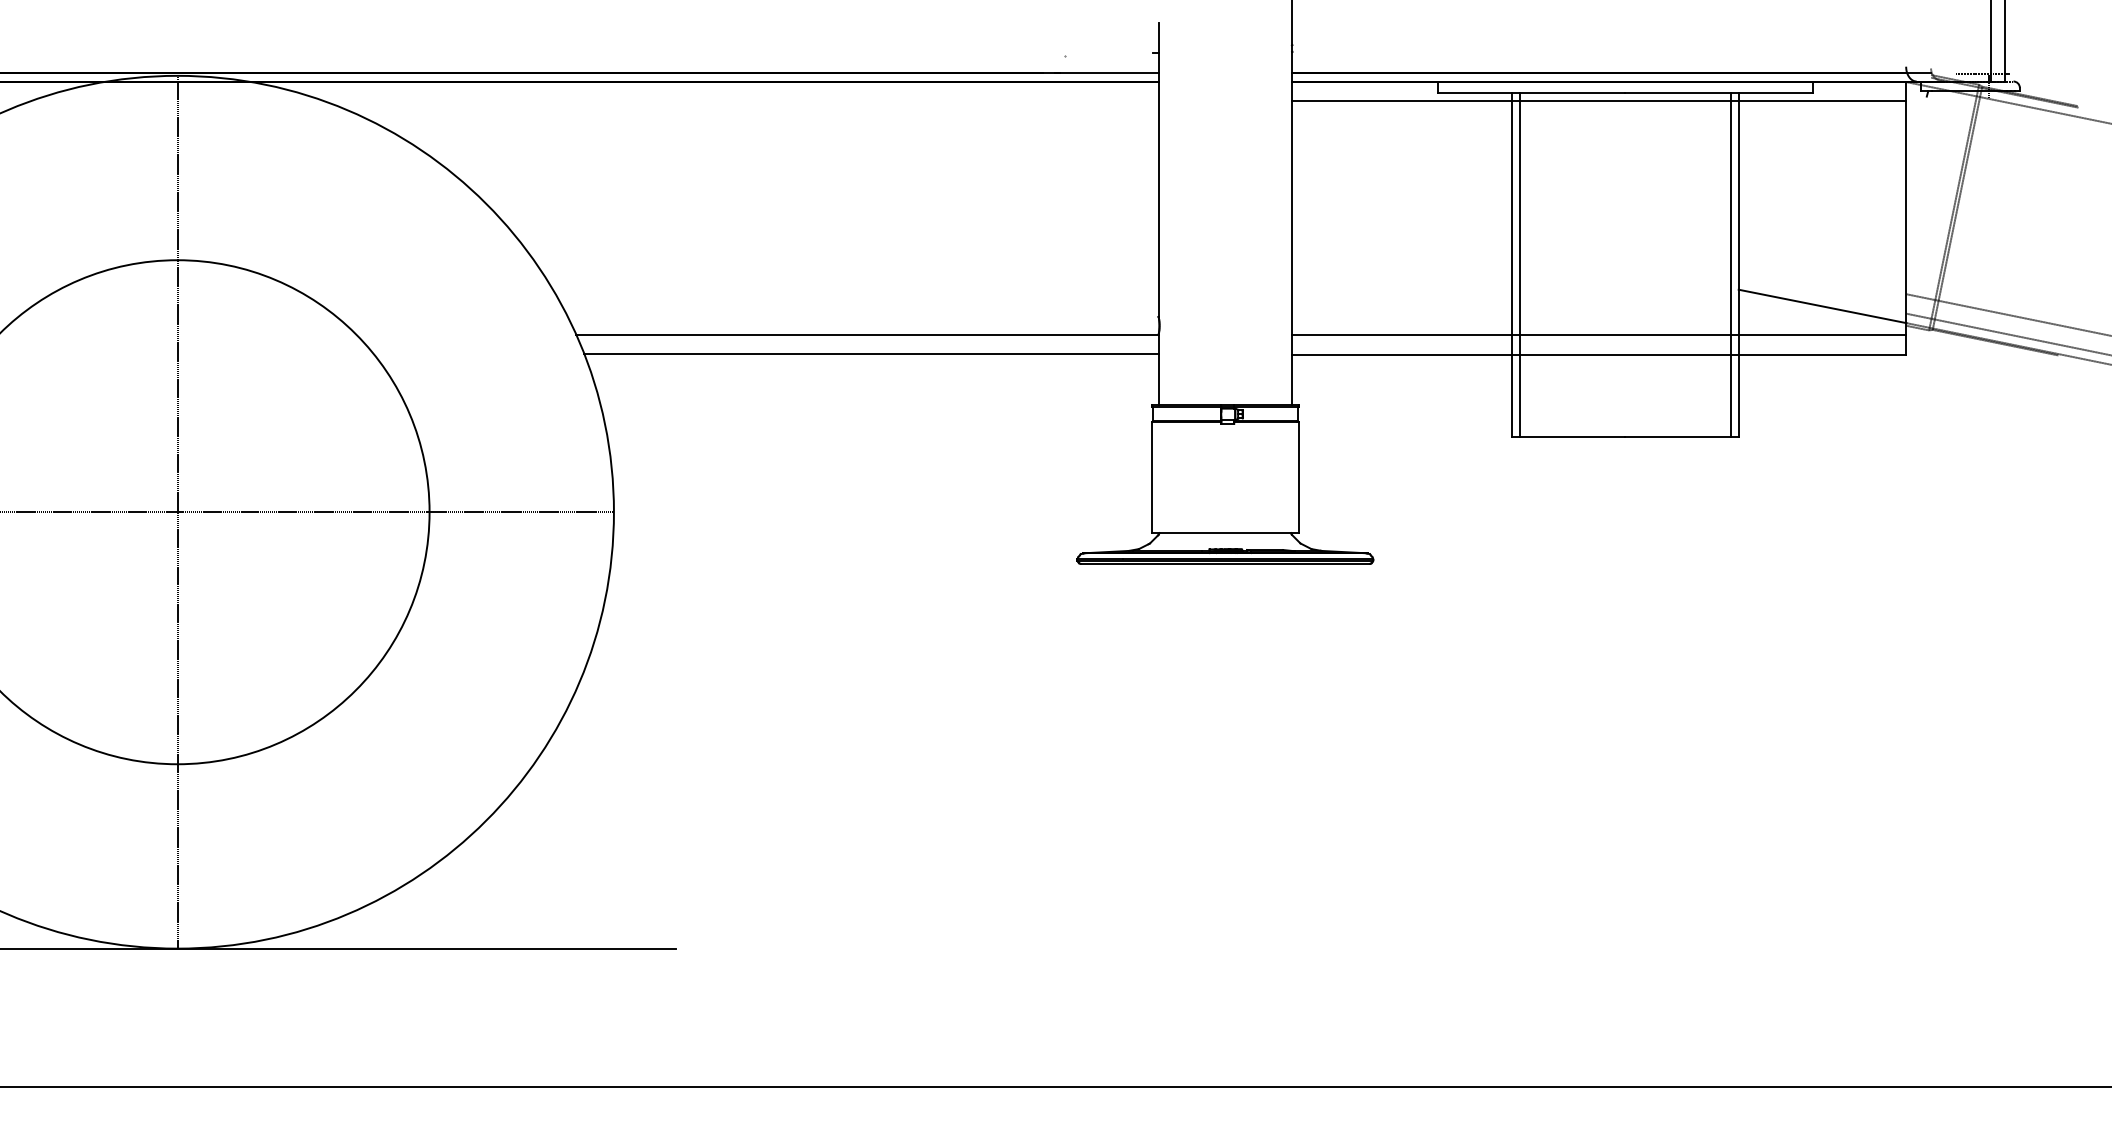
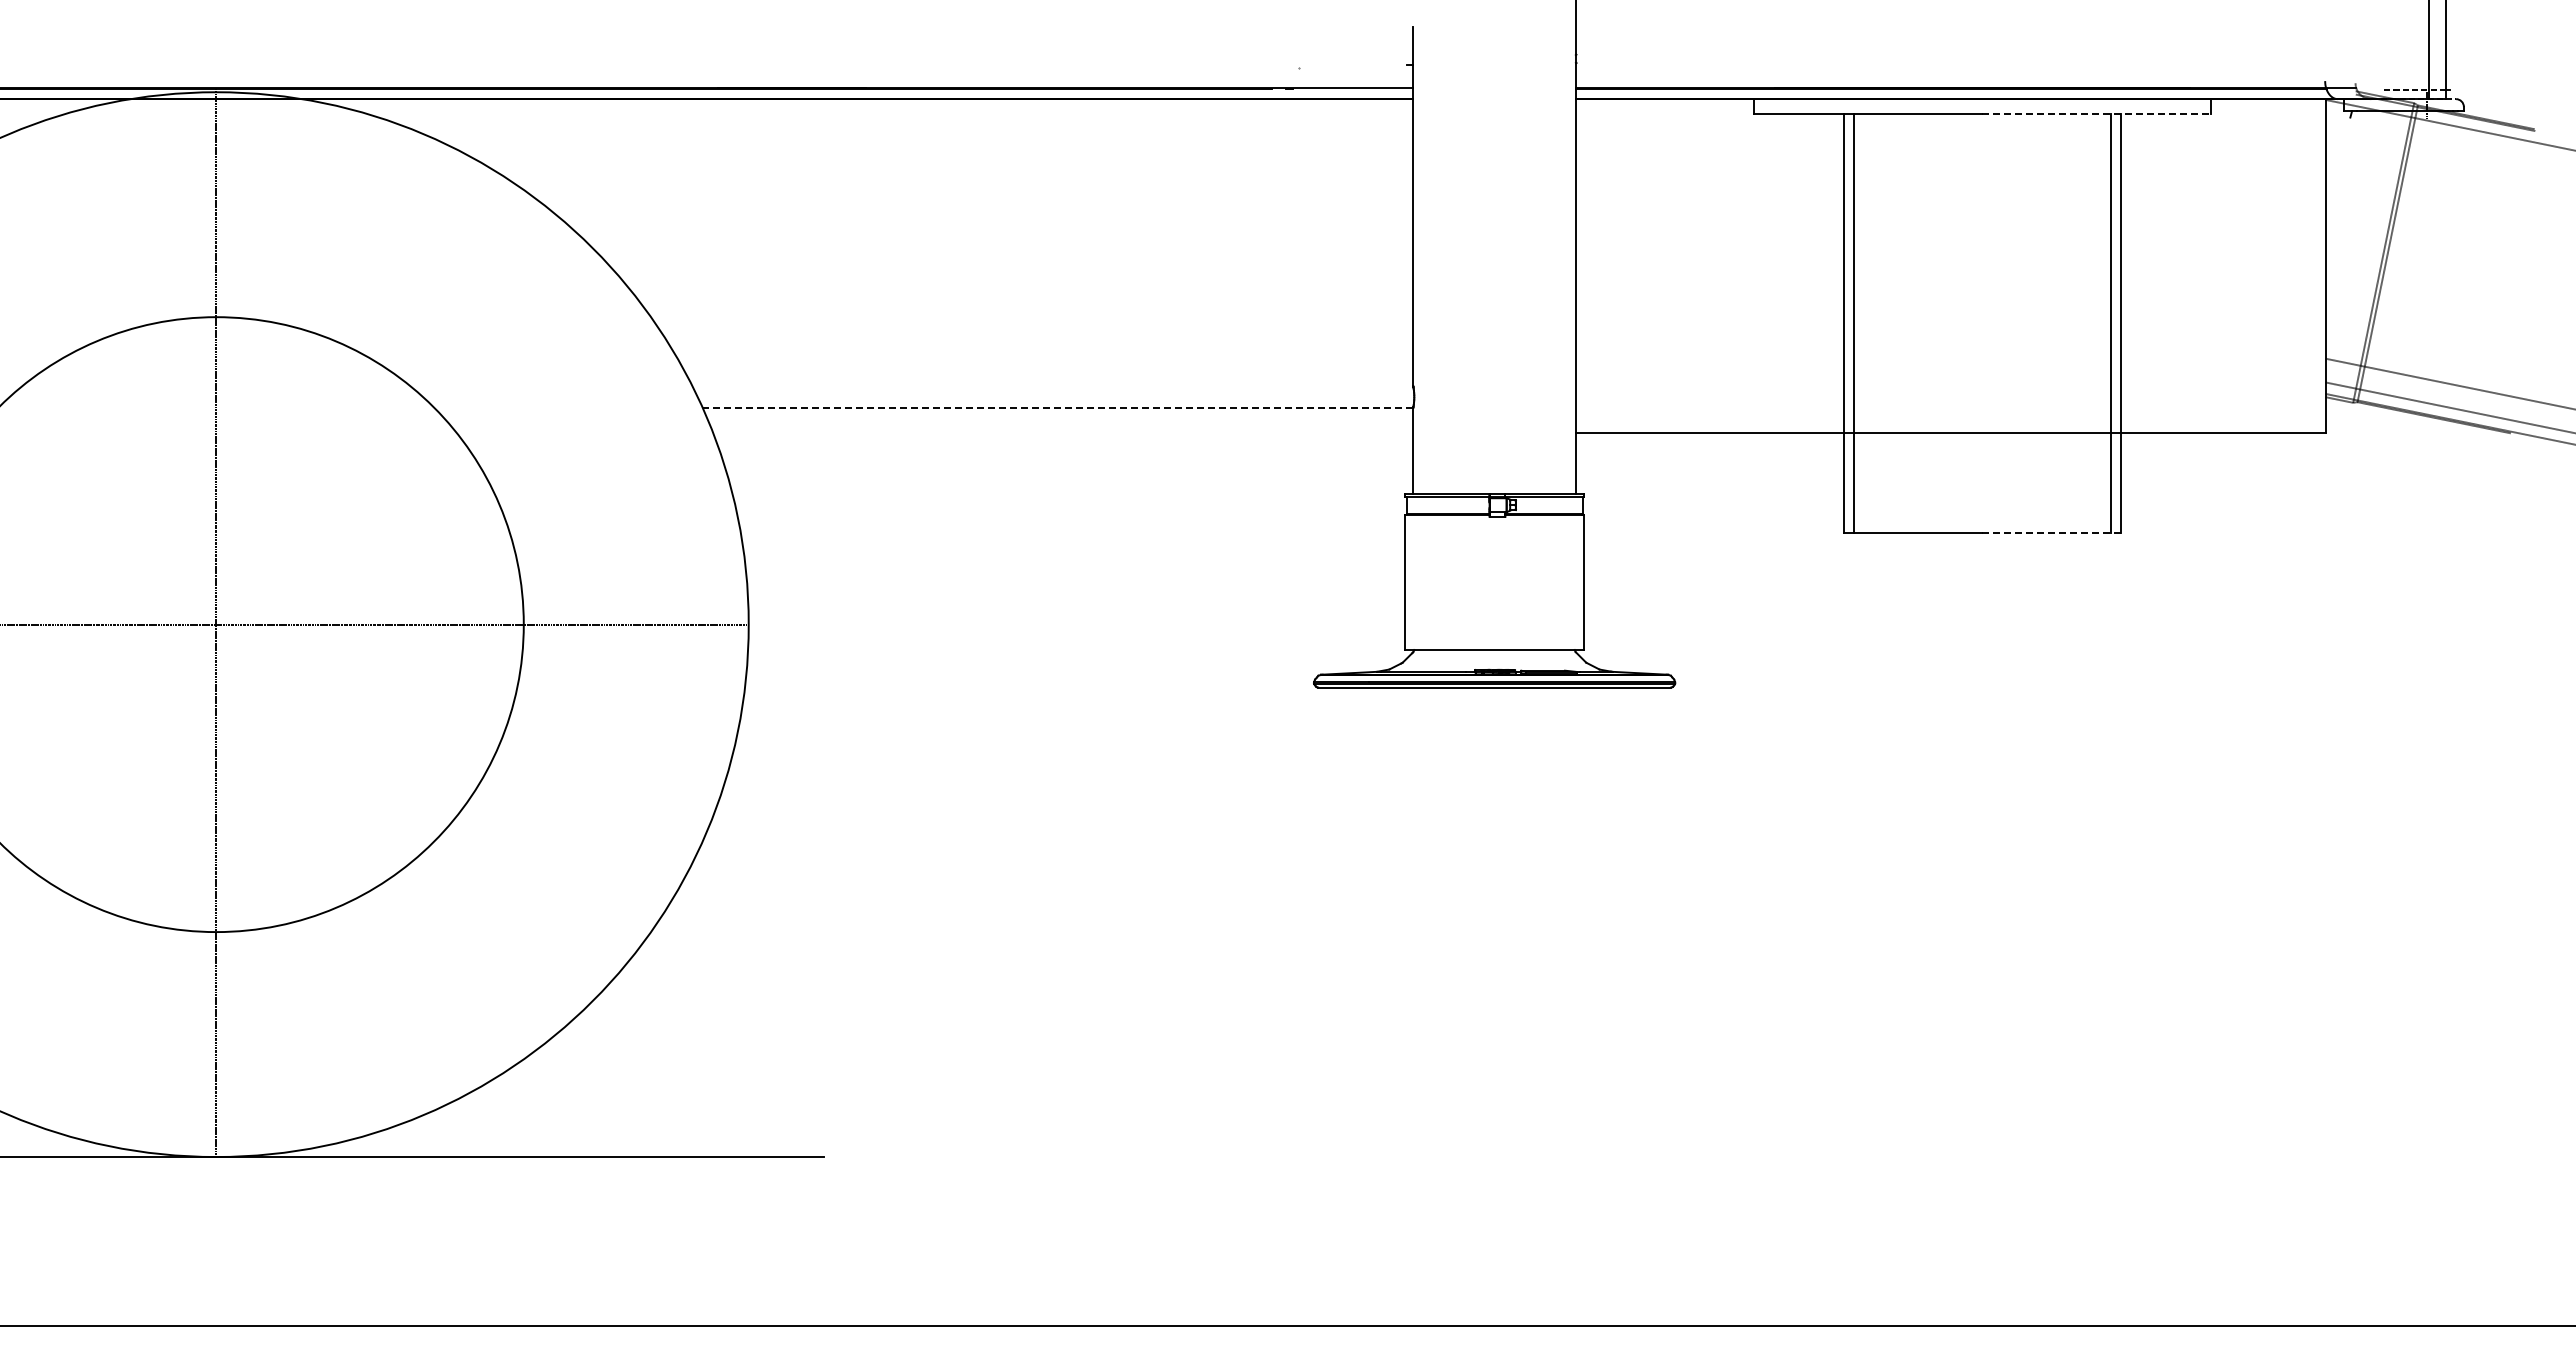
line: (1719, 93) -> (2097, 113), solid -> dashed
line: (1599, 101) -> (1950, 123), removed
line: (1822, 306) -> (2222, 373), removed
line: (867, 334) -> (1057, 407), solid -> dashed
line: (1599, 335) -> (1950, 408), removed
line: (871, 353) -> (1062, 431), removed
line: (1682, 436) -> (2052, 532), solid -> dashed

